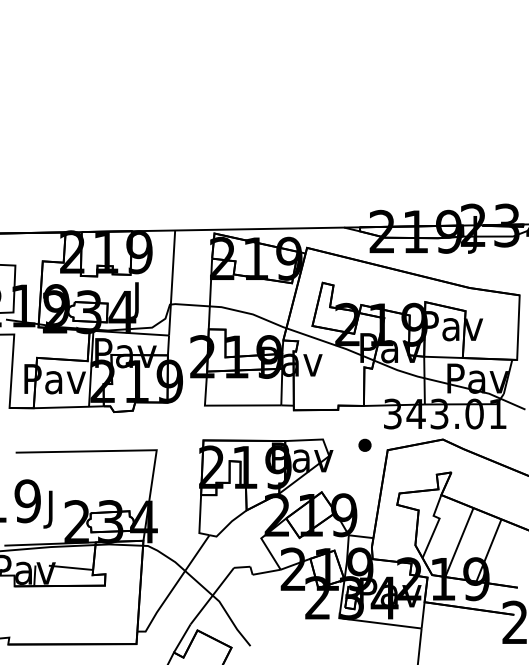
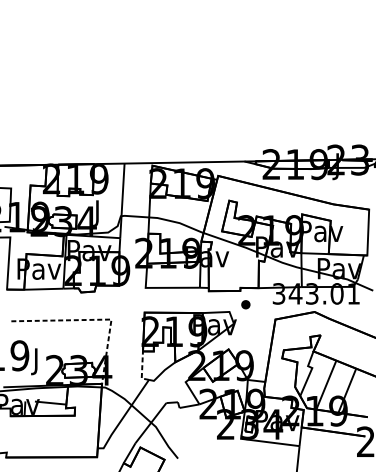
part: (364, 444) -> (245, 304), moved
line: (132, 450) -> (94, 319), solid -> dashed
line: (199, 519) -> (141, 368), solid -> dashed

